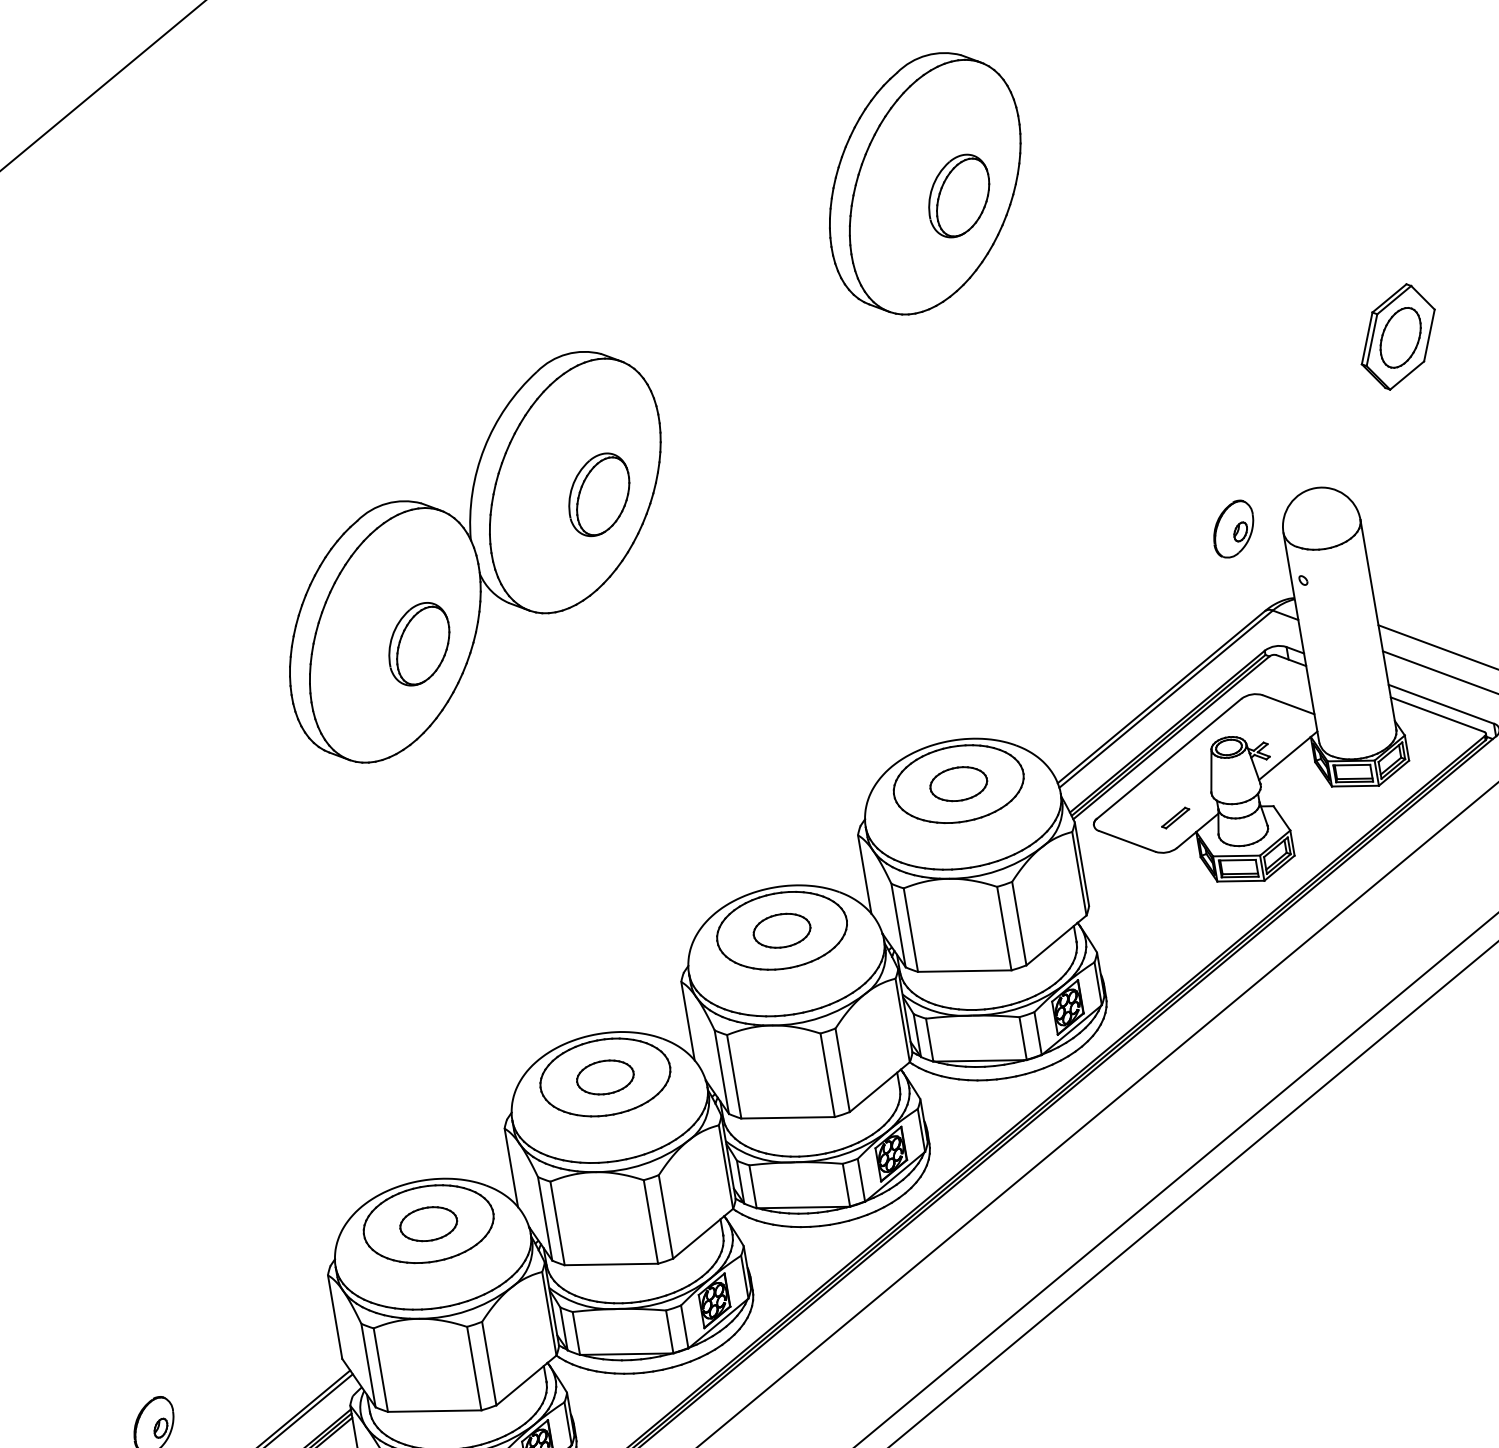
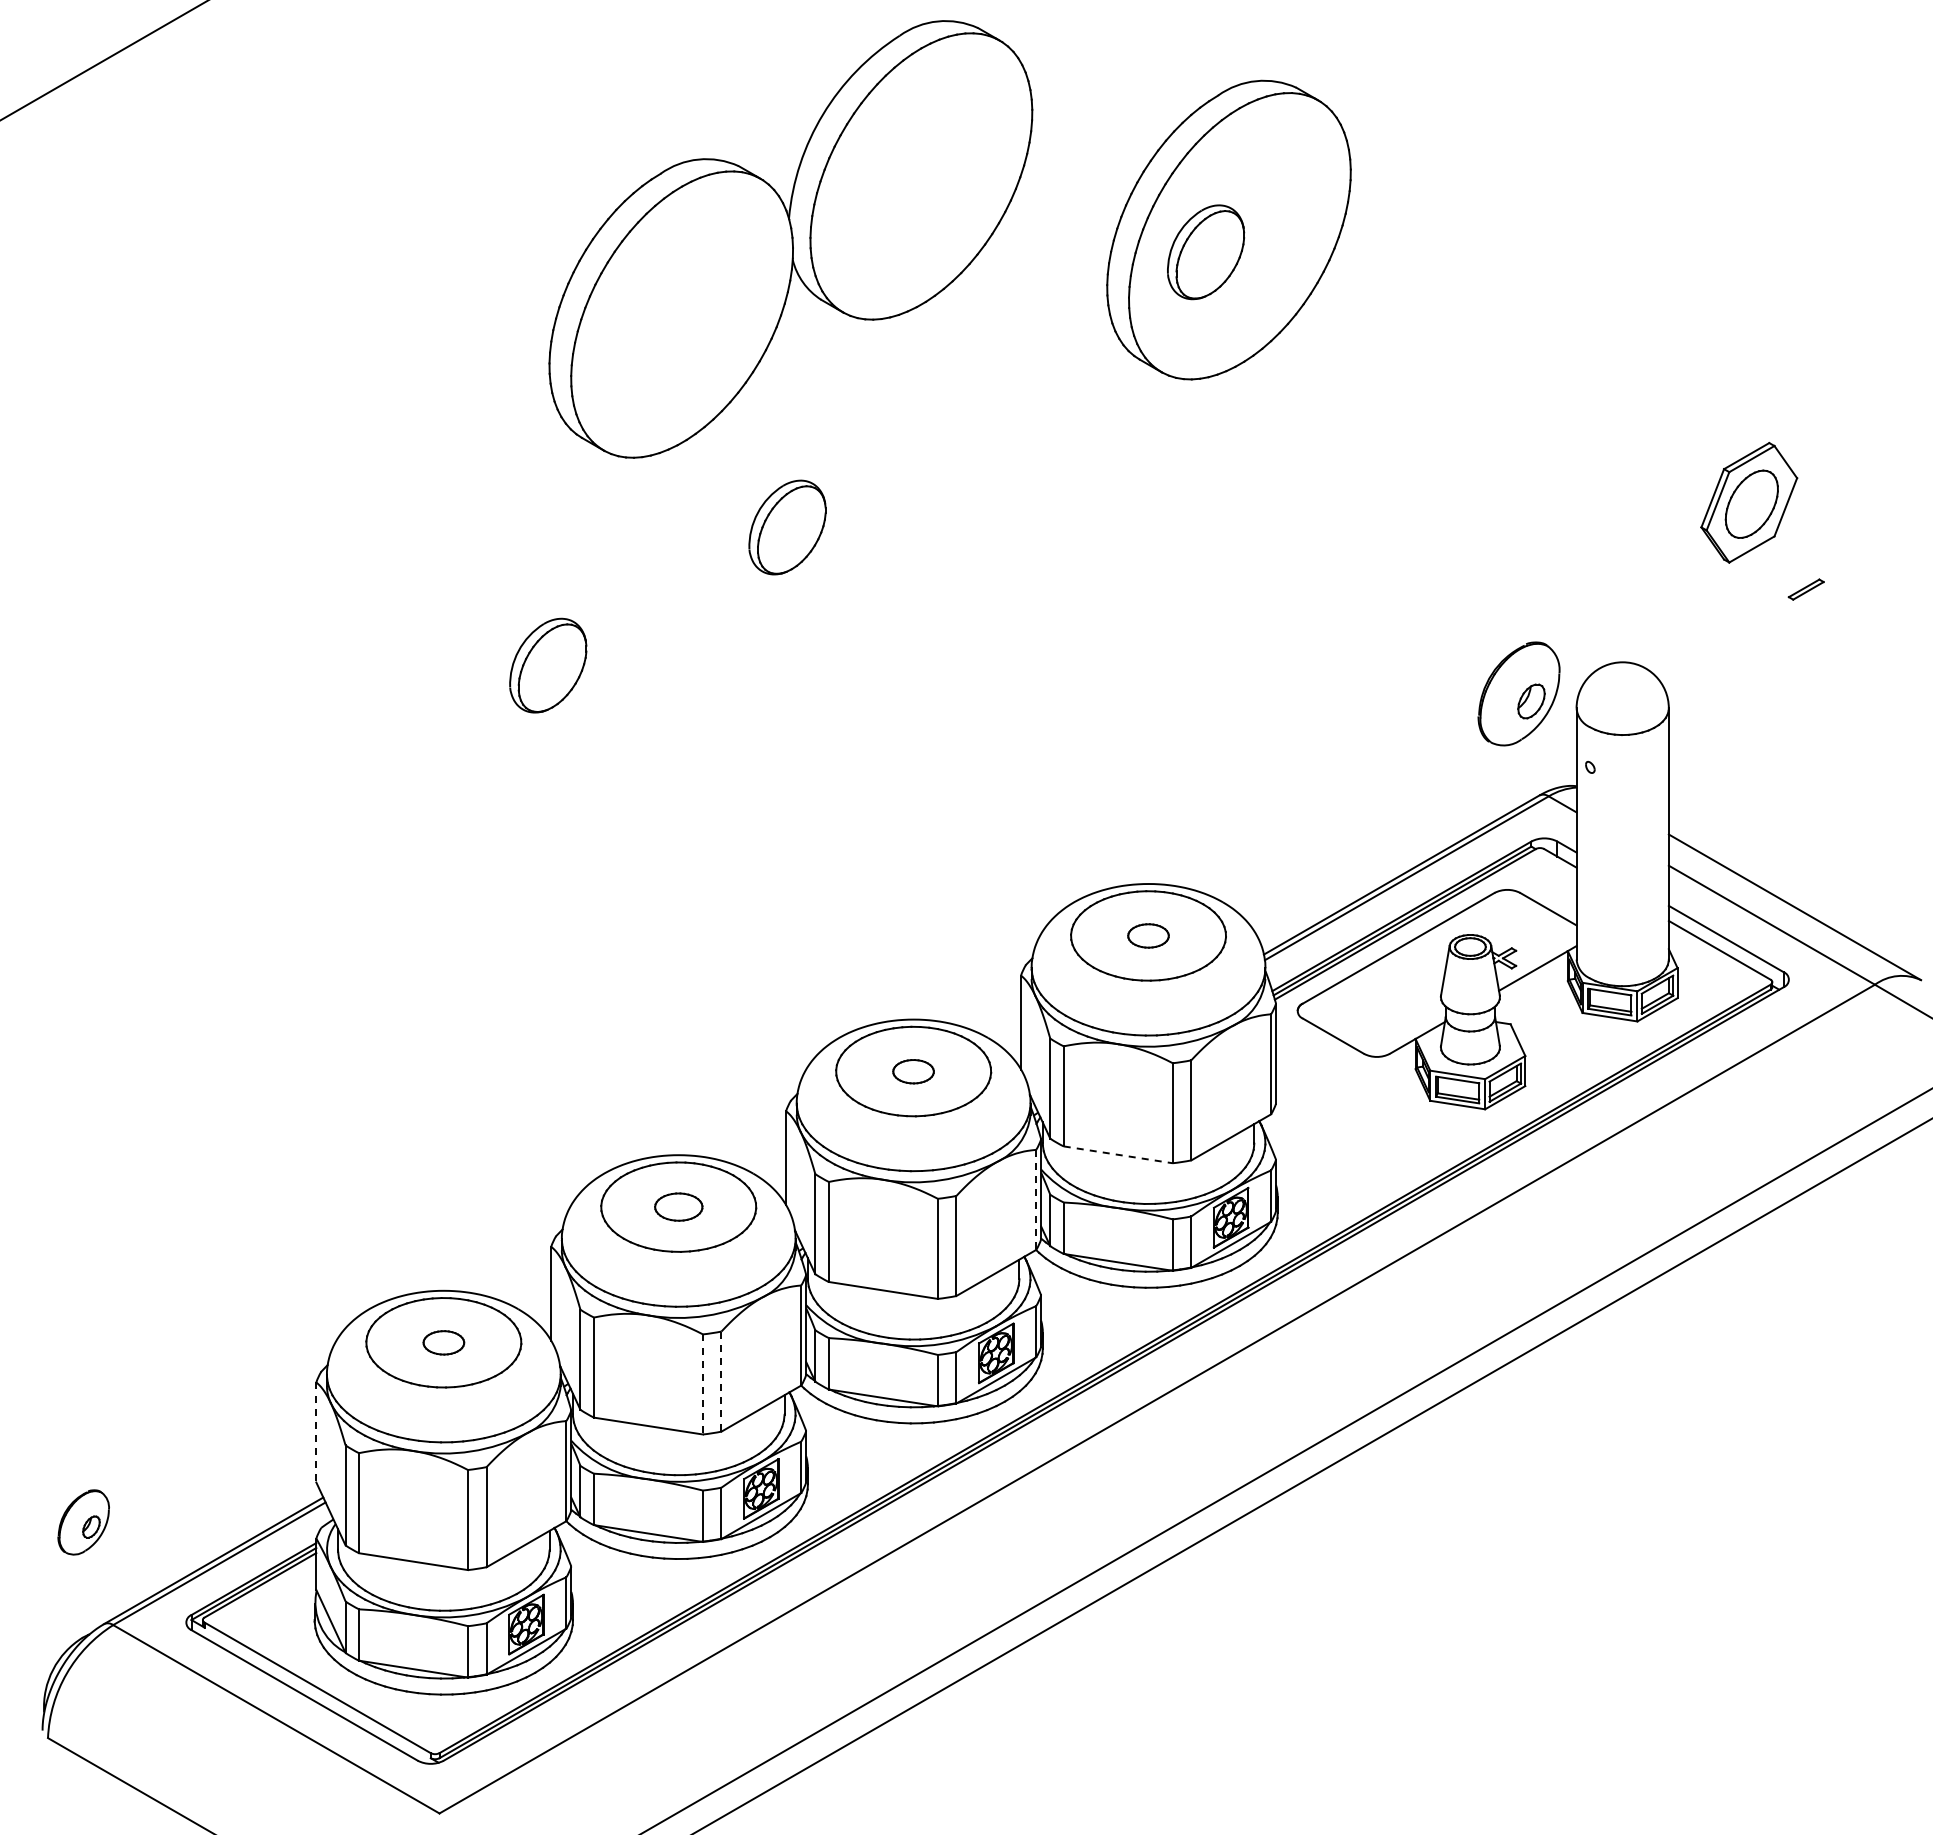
part: (959, 196) -> (1206, 252), moved
part: (1233, 528) -> (1519, 693), size x1.6
part: (475, 557) -> (790, 239), moved
part: (958, 783) -> (1148, 935), size x0.6
part: (1174, 818) -> (1805, 589), moved
part: (781, 930) -> (913, 1071), size x0.6
line: (964, 970) -> (1118, 1154), solid -> dashed
line: (903, 1020) -> (1036, 1200), solid -> dashed
part: (605, 1076) -> (678, 1206), size x0.7
line: (666, 1217) -> (721, 1382), solid -> dashed
line: (651, 1221) -> (703, 1384), solid -> dashed
part: (428, 1223) -> (443, 1342), size x0.6
line: (335, 1317) -> (316, 1432), solid -> dashed

